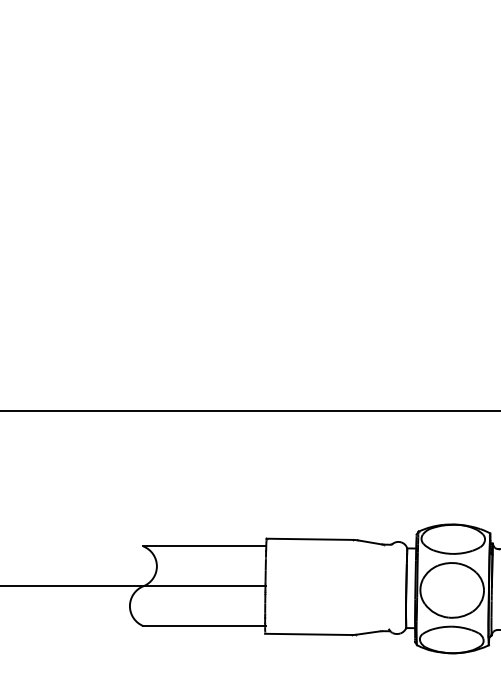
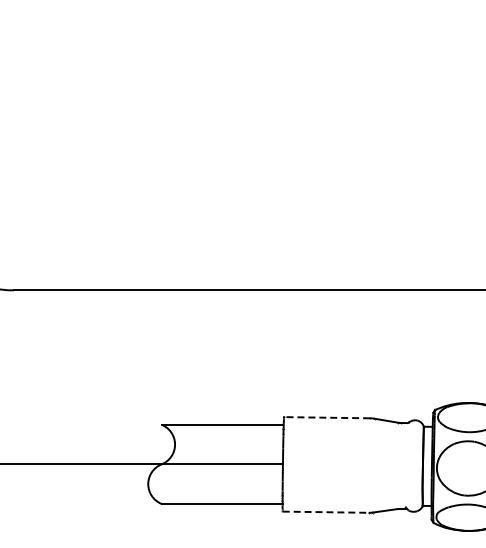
line: (309, 539) -> (326, 417), solid -> dashed
line: (308, 634) -> (325, 512), solid -> dashed

